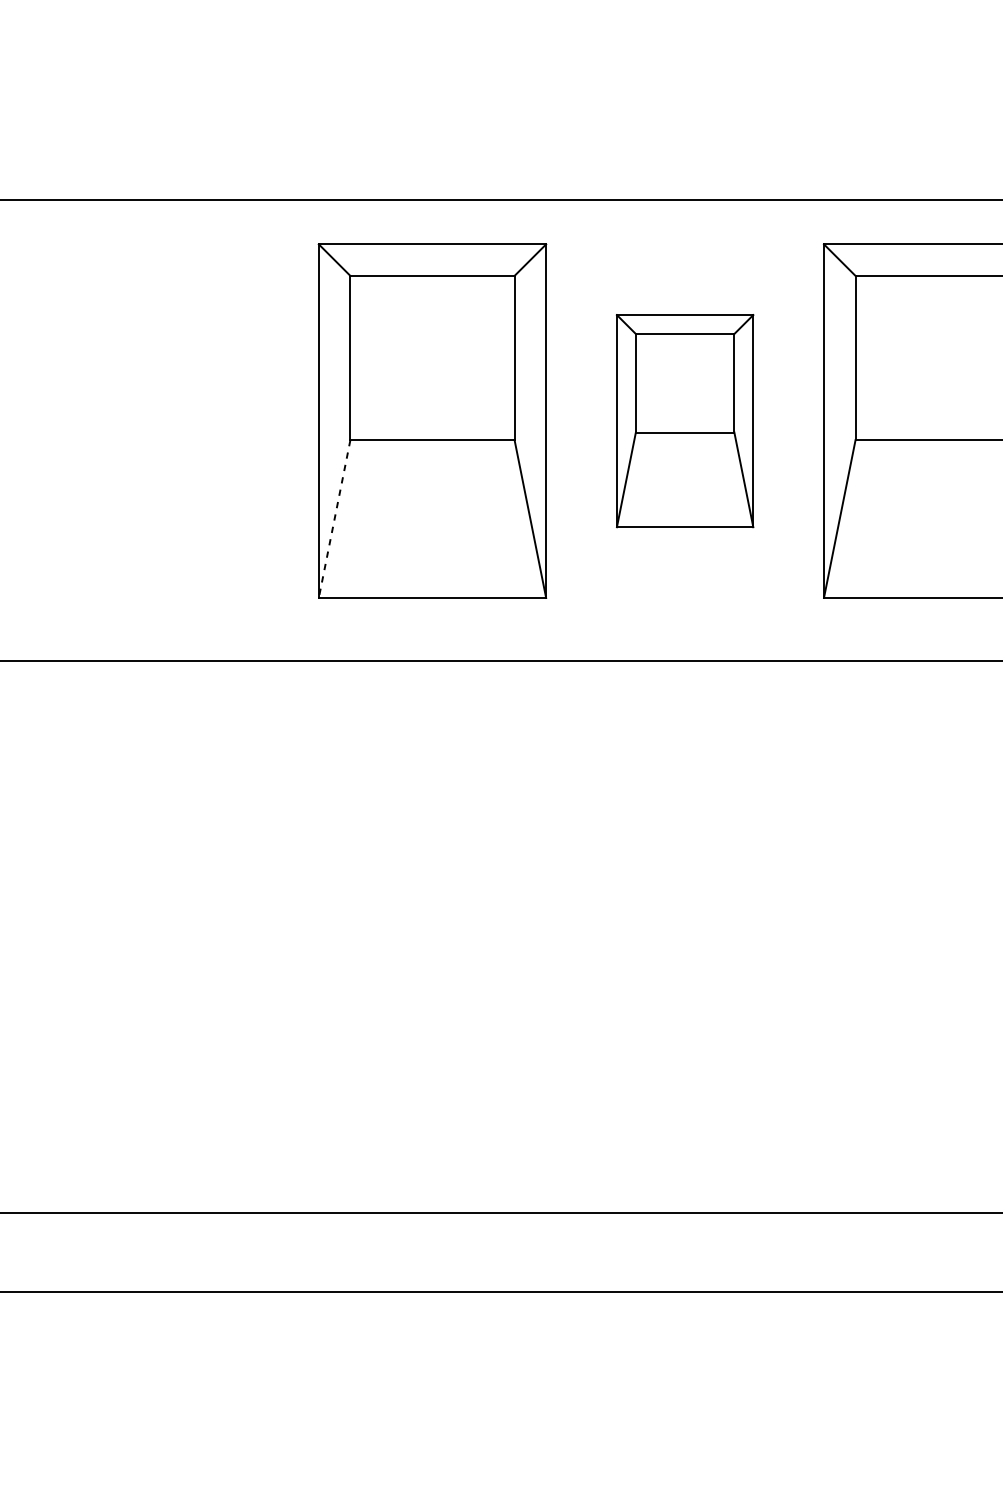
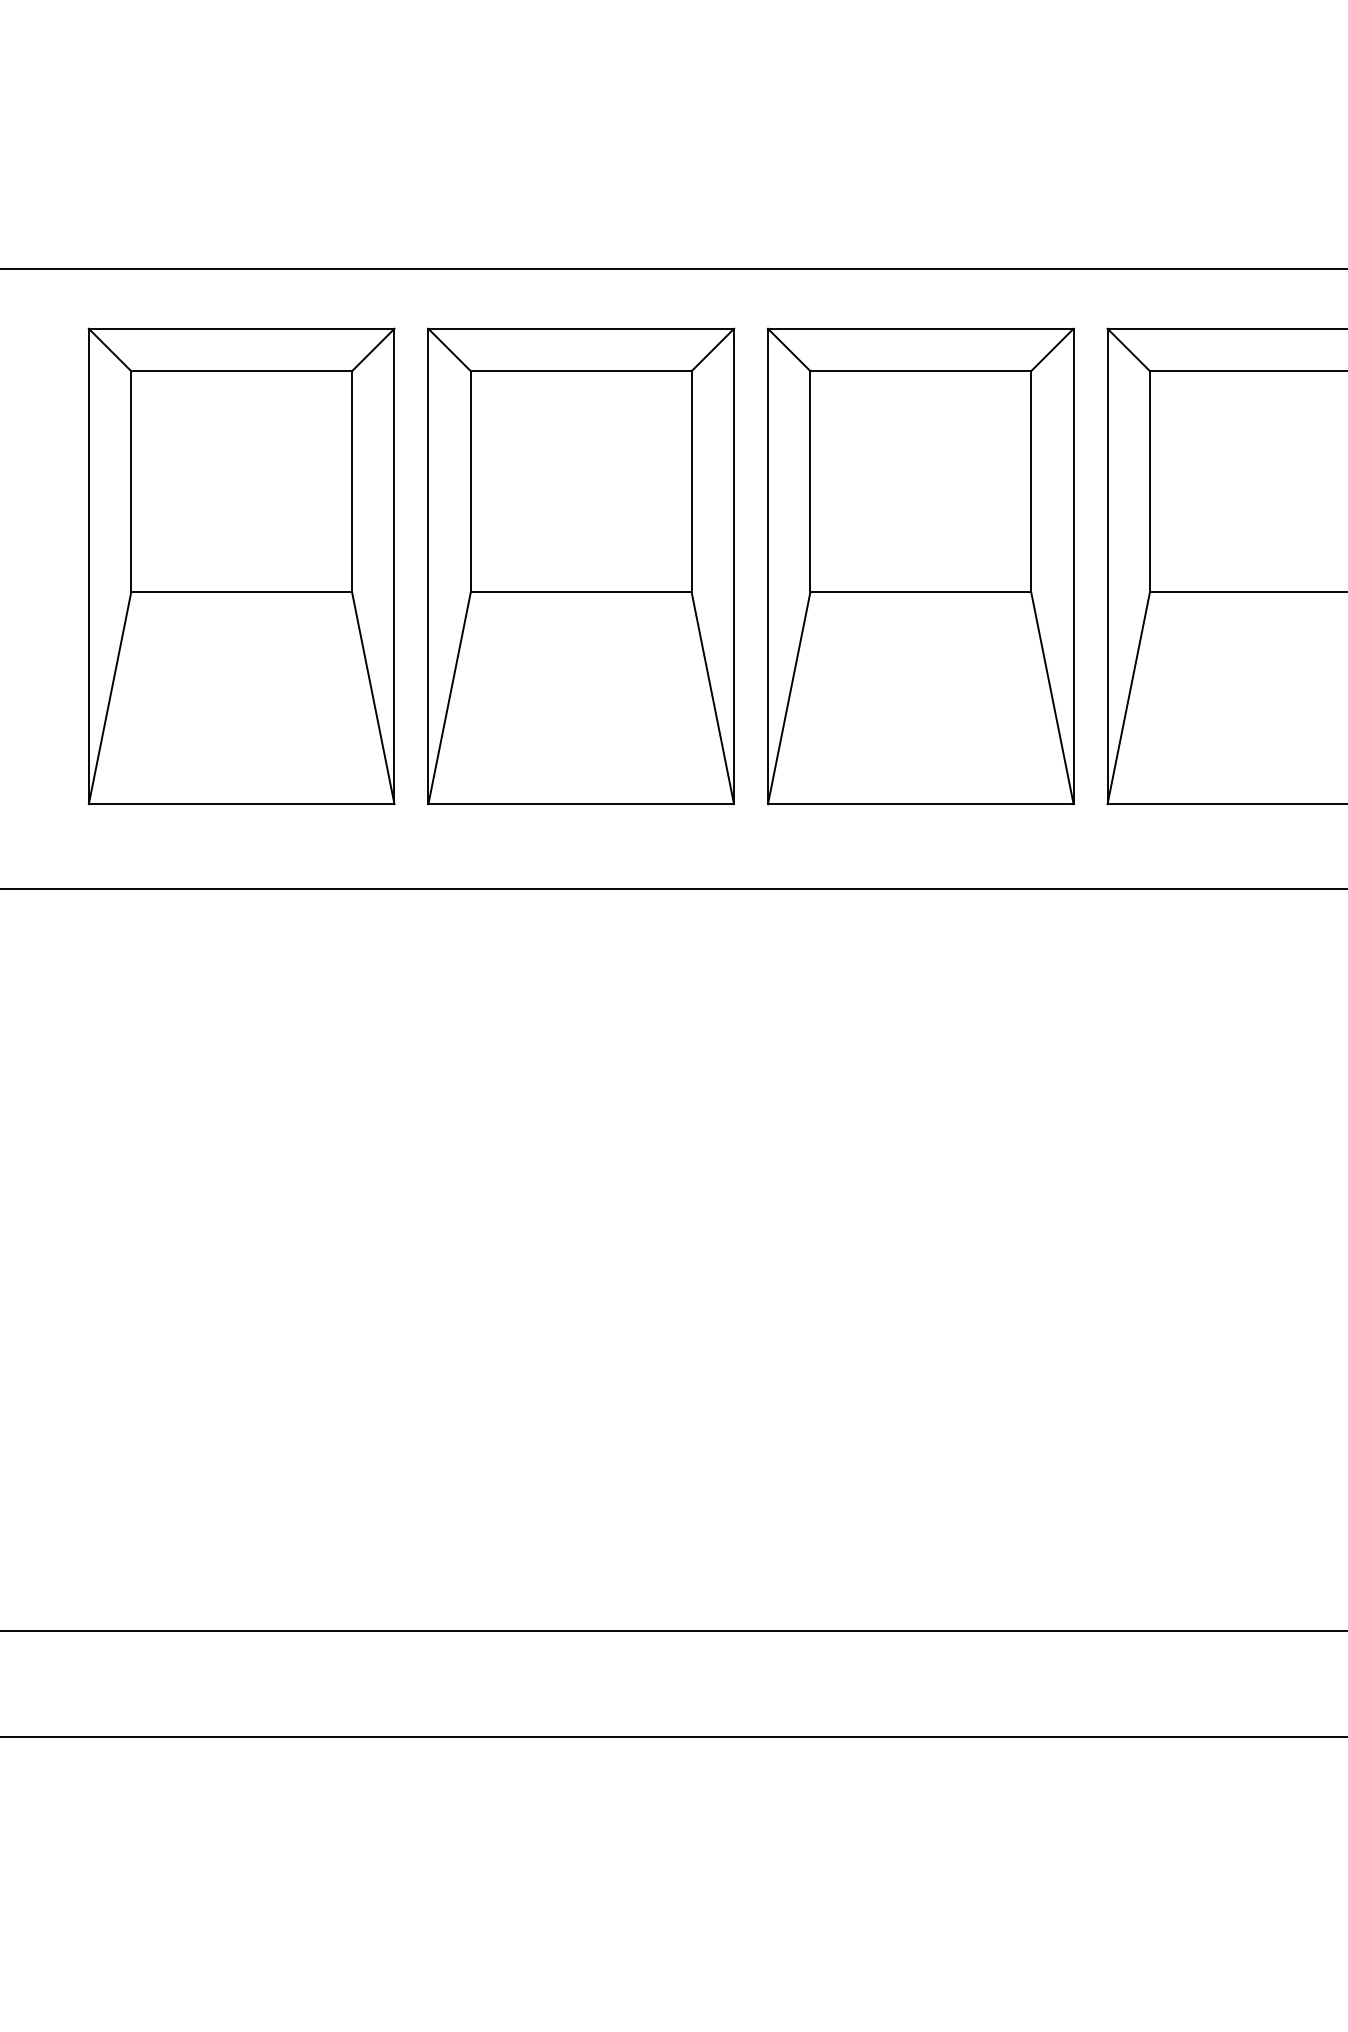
part: (179, 421) -> (241, 566), added
part: (684, 421) -> (920, 566), size x1.67
line: (334, 519) -> (449, 698), dashed -> solid

